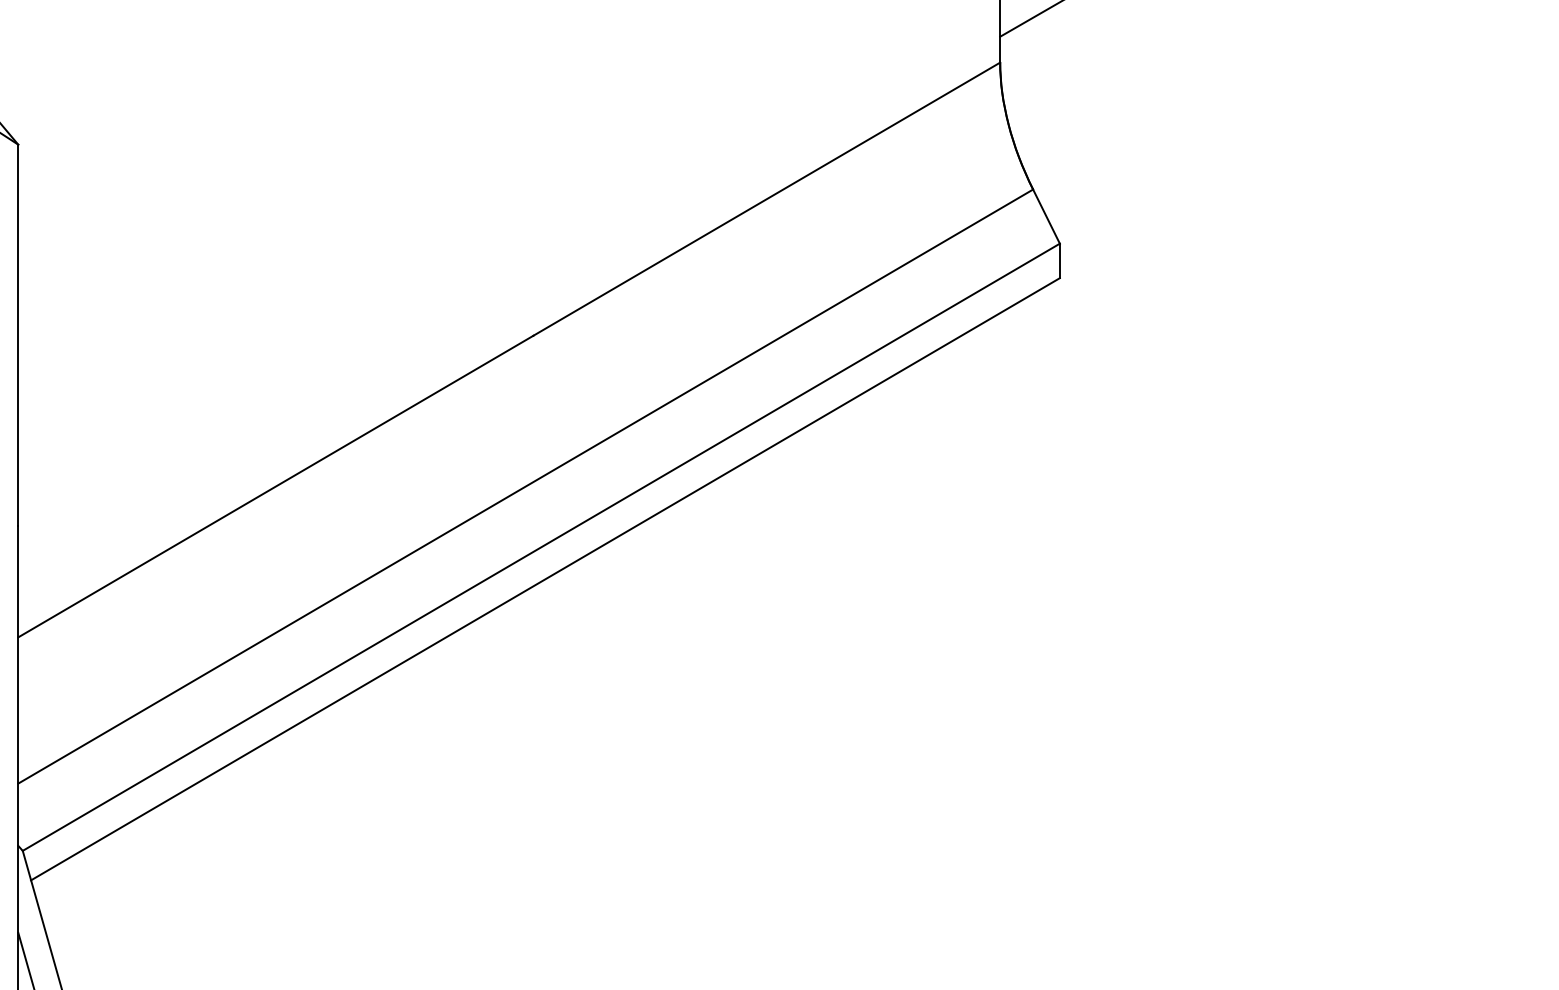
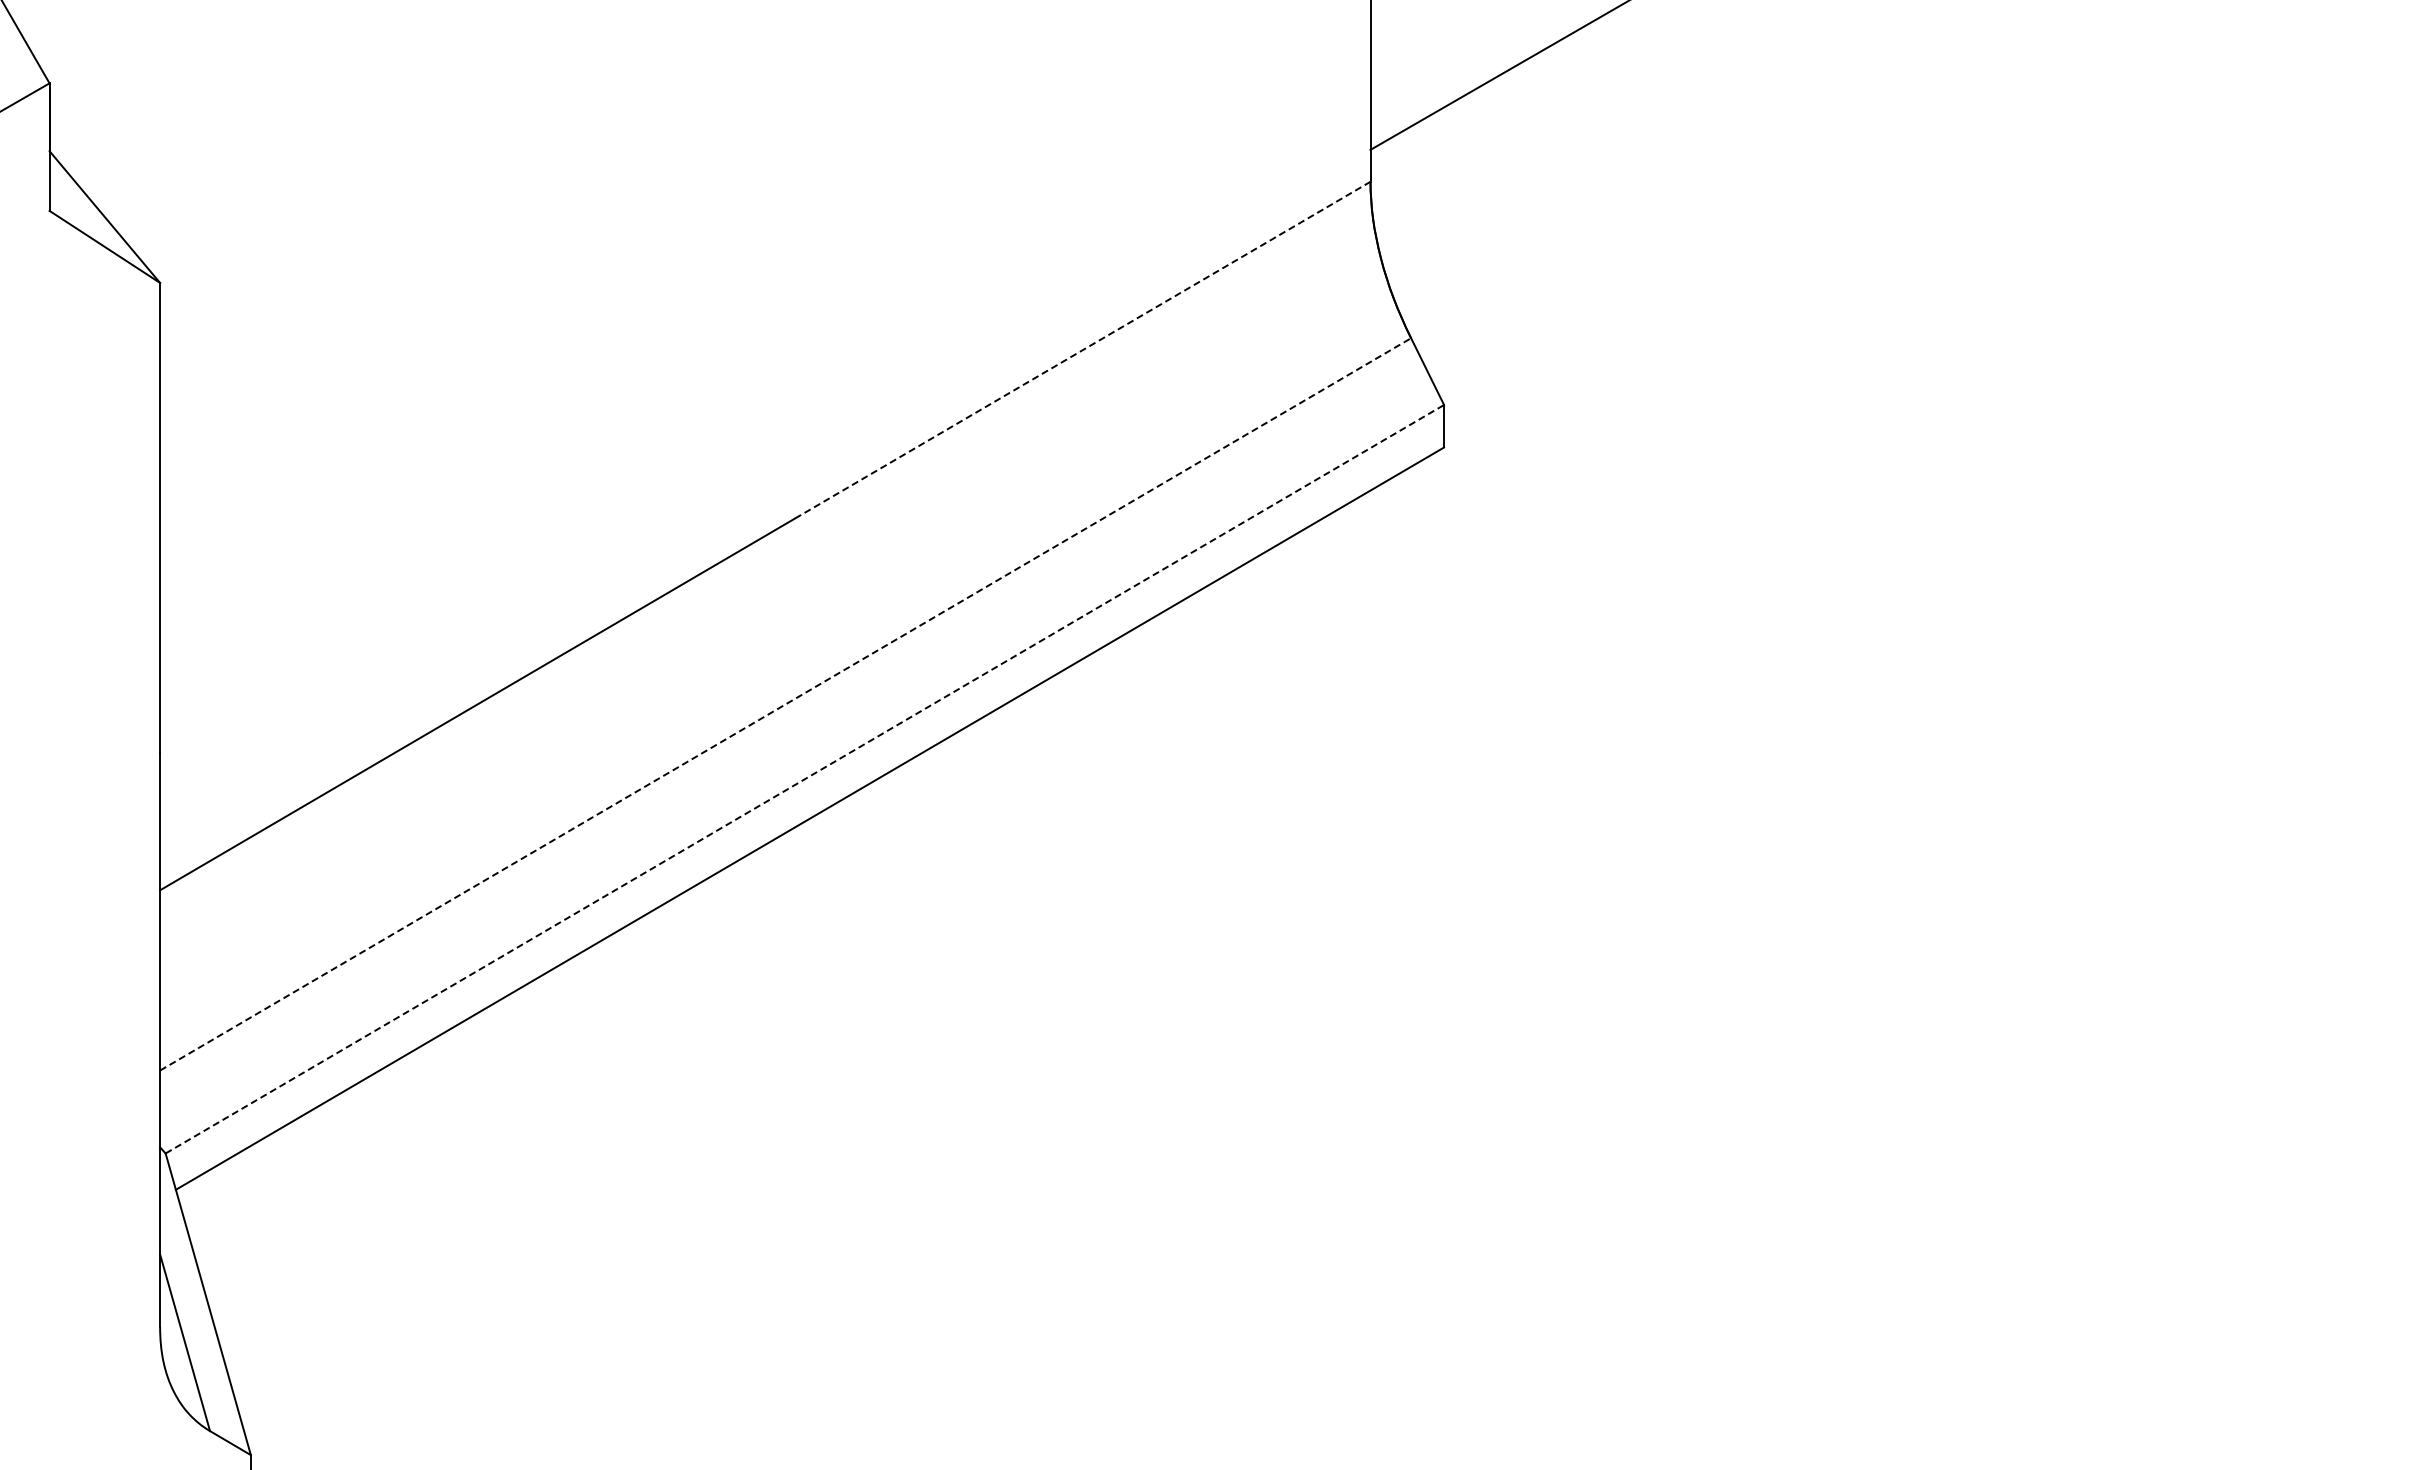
line: (767, 198) -> (1083, 349), solid -> dashed
line: (525, 486) -> (785, 704), solid -> dashed
line: (541, 547) -> (804, 779), solid -> dashed

